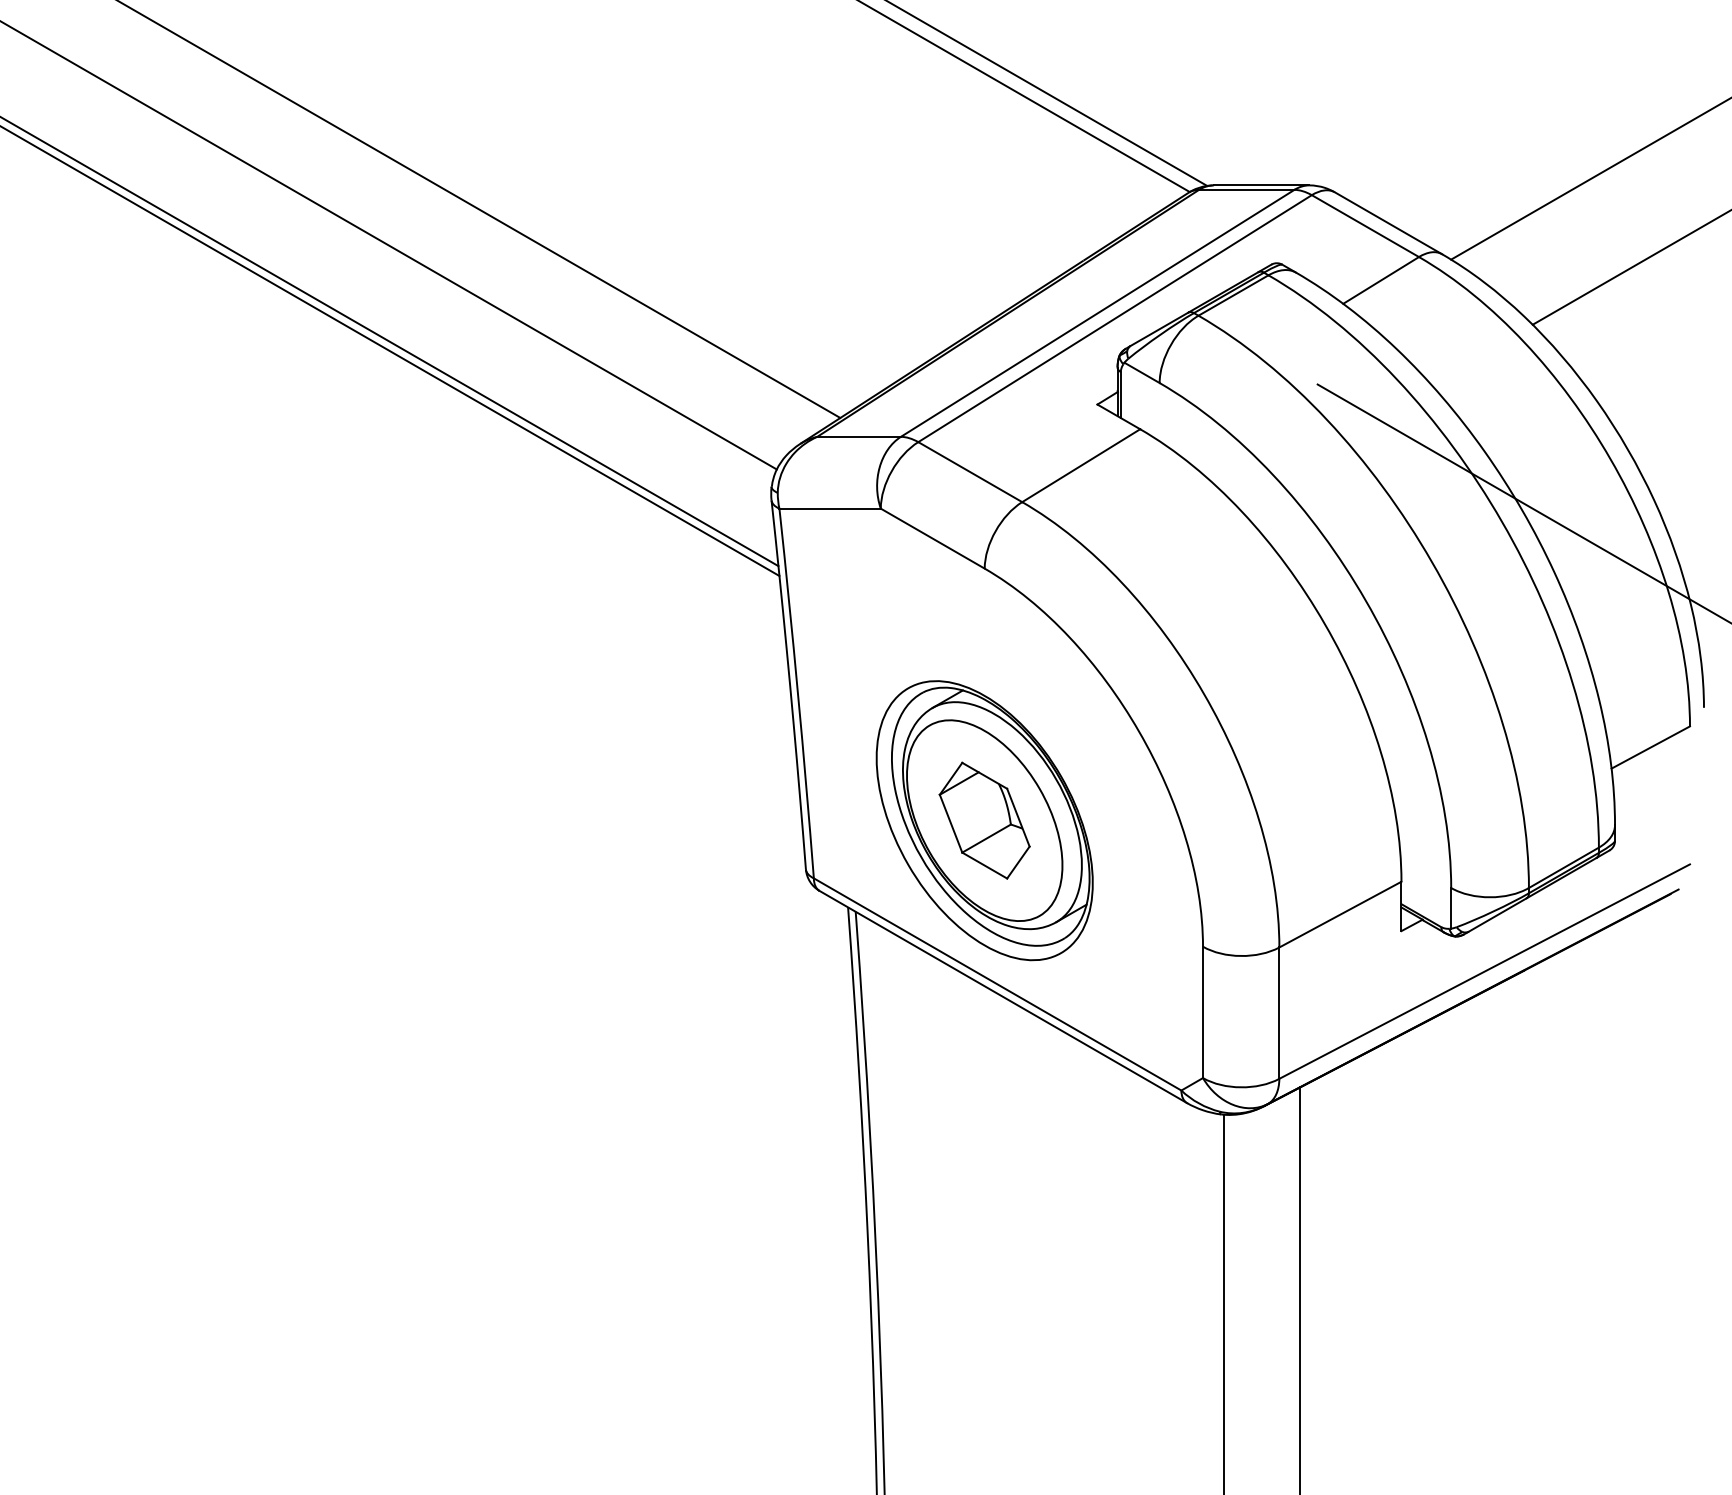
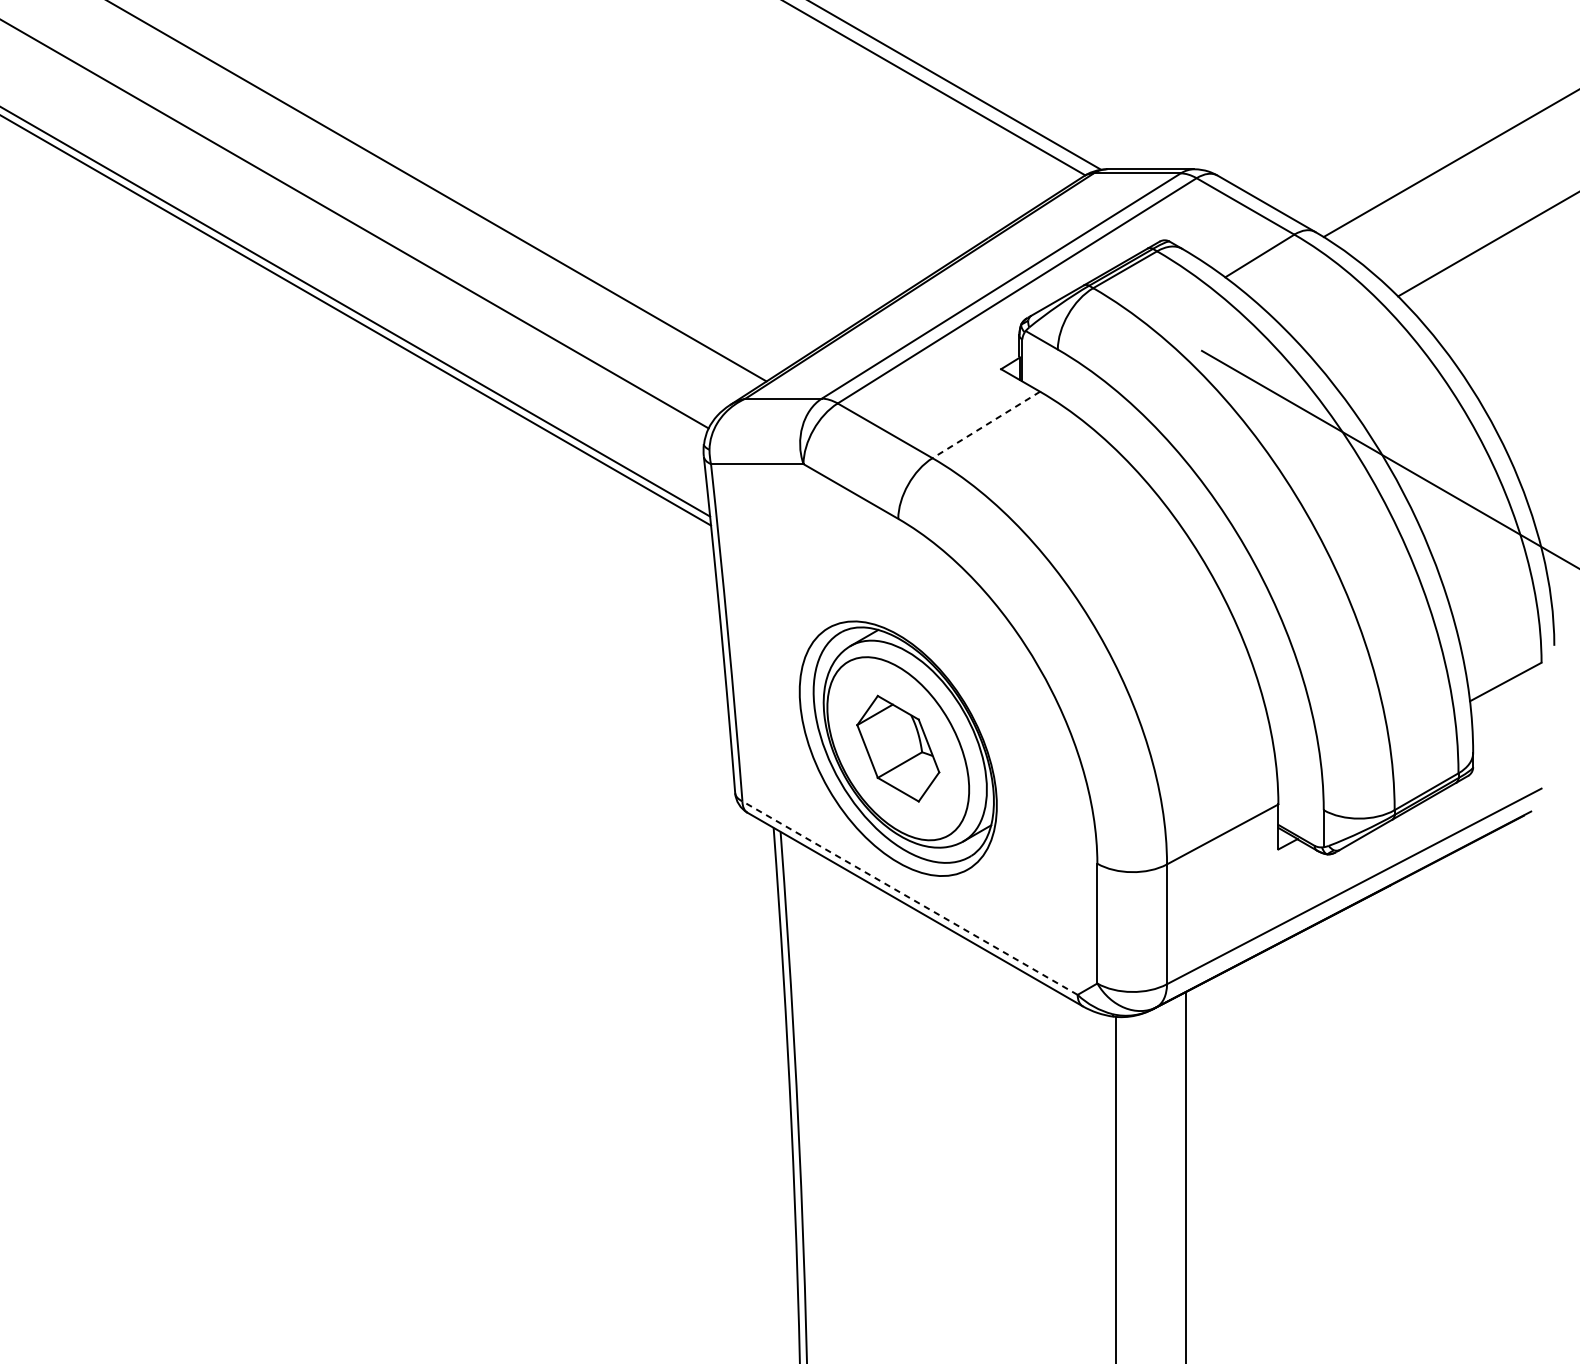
line: (1080, 465) -> (985, 424), solid -> dashed
line: (997, 984) -> (909, 898), solid -> dashed

